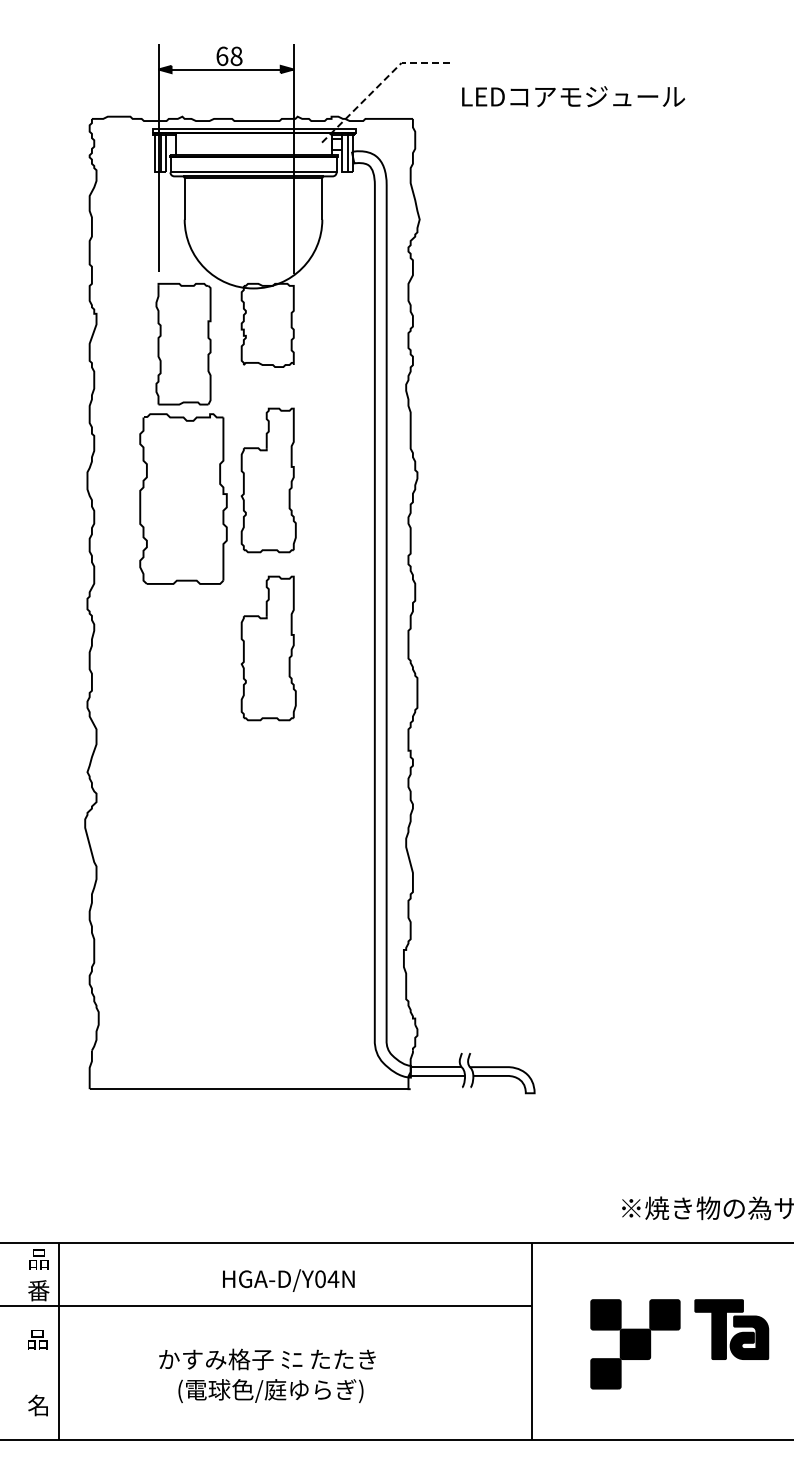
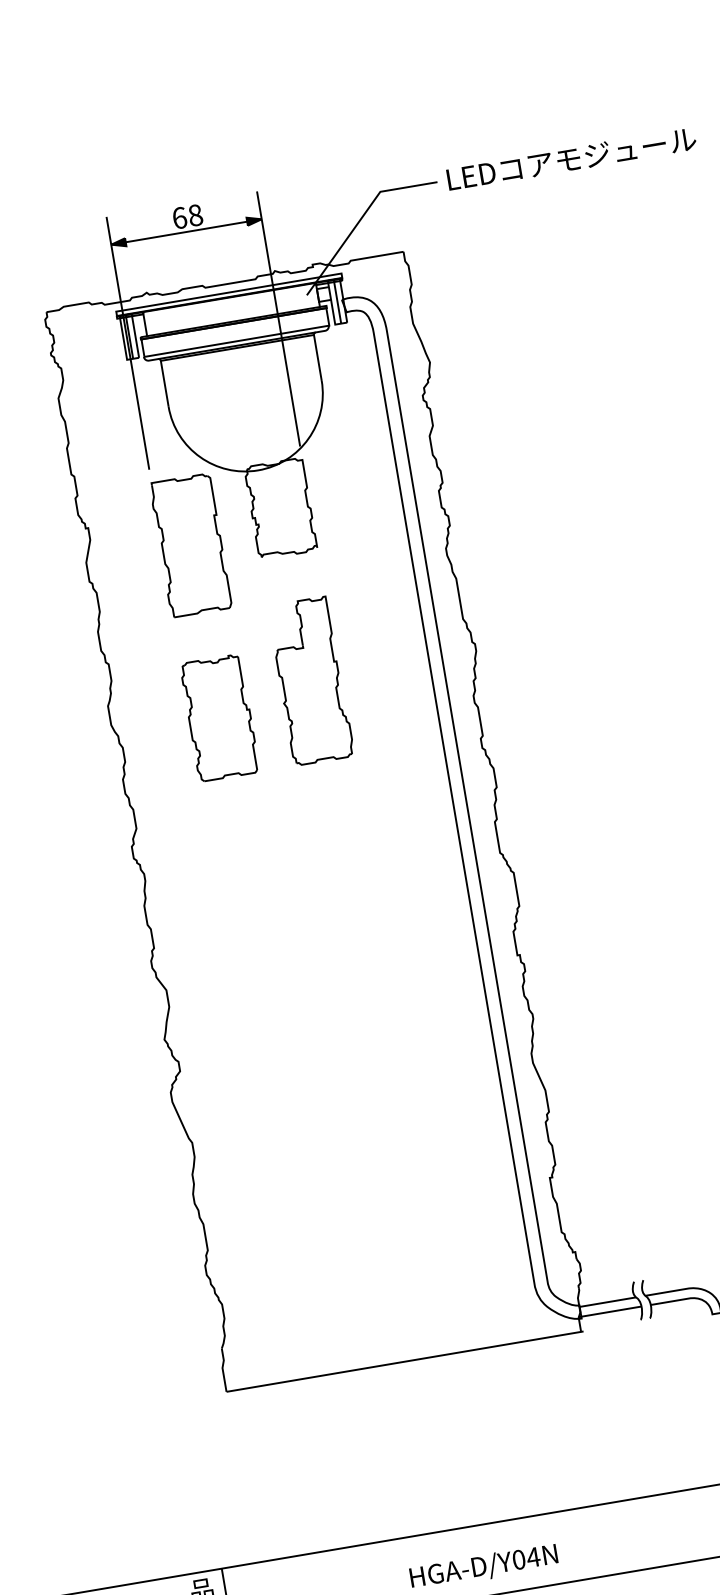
line: (380, 84) -> (361, 219), dashed -> solid
text: (573, 96) -> (571, 158), moved
part: (183, 499) -> (219, 718), size x0.62
part: (268, 648) -> (342, 868), removed

